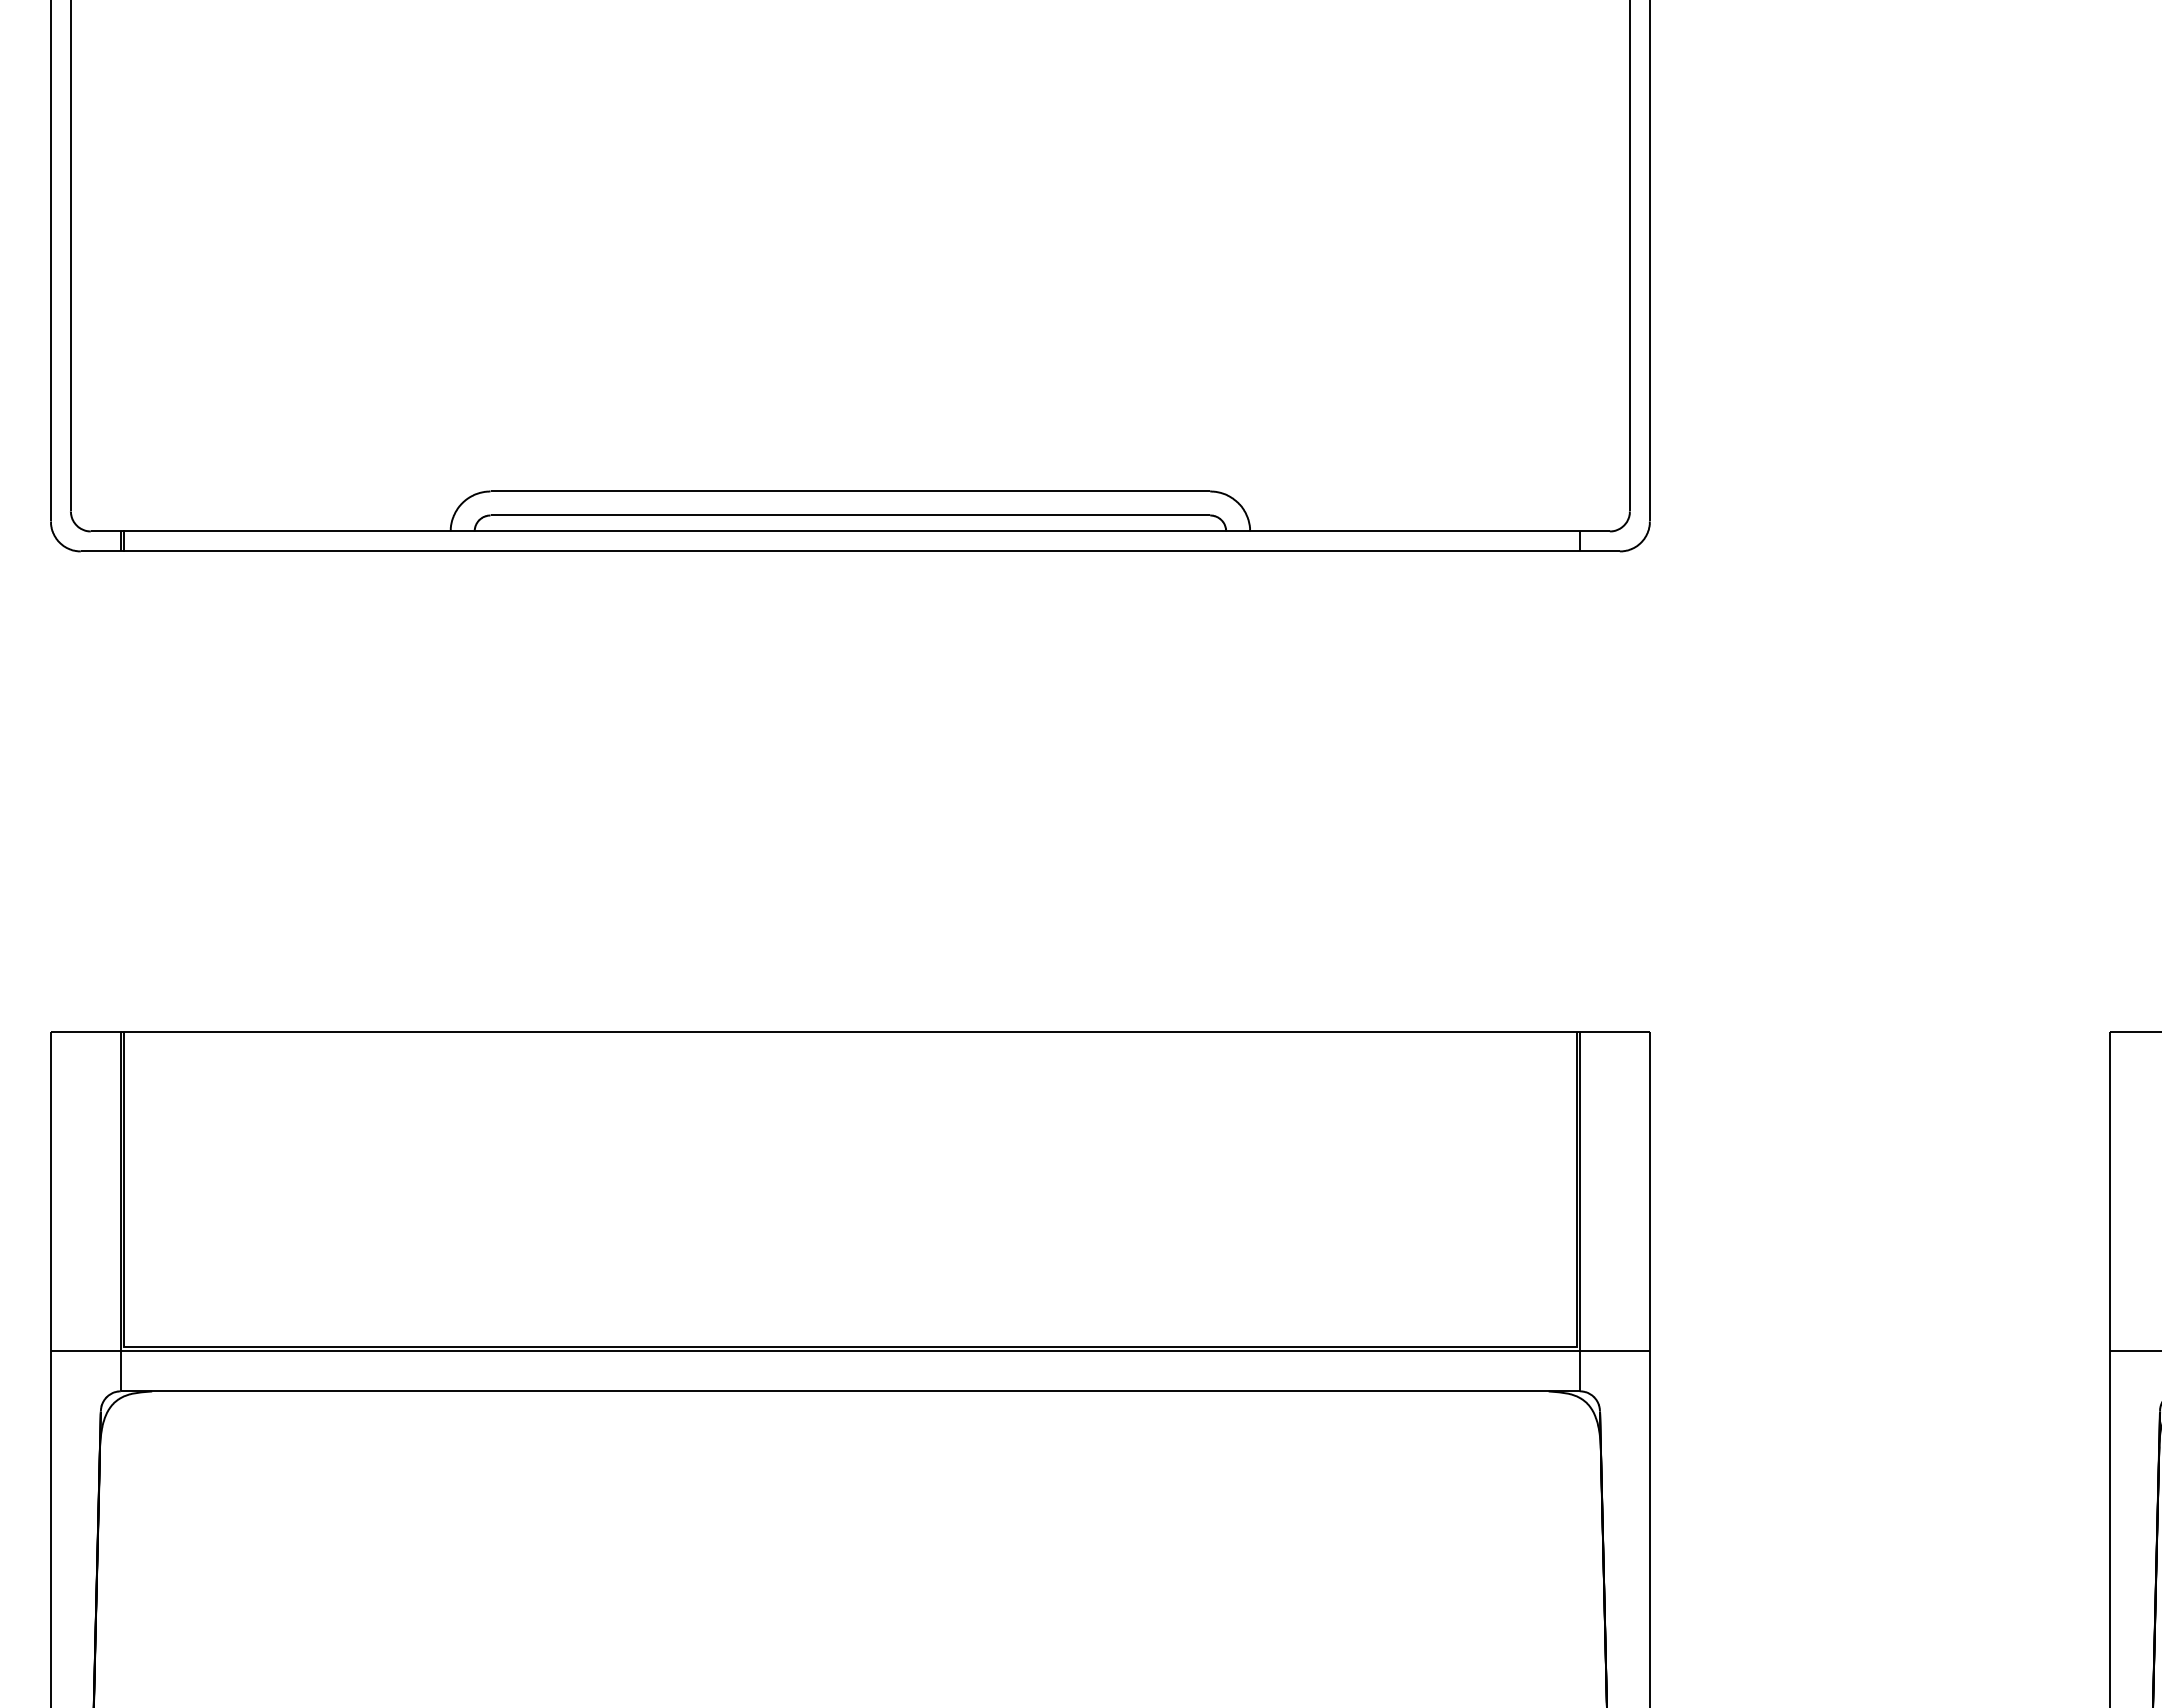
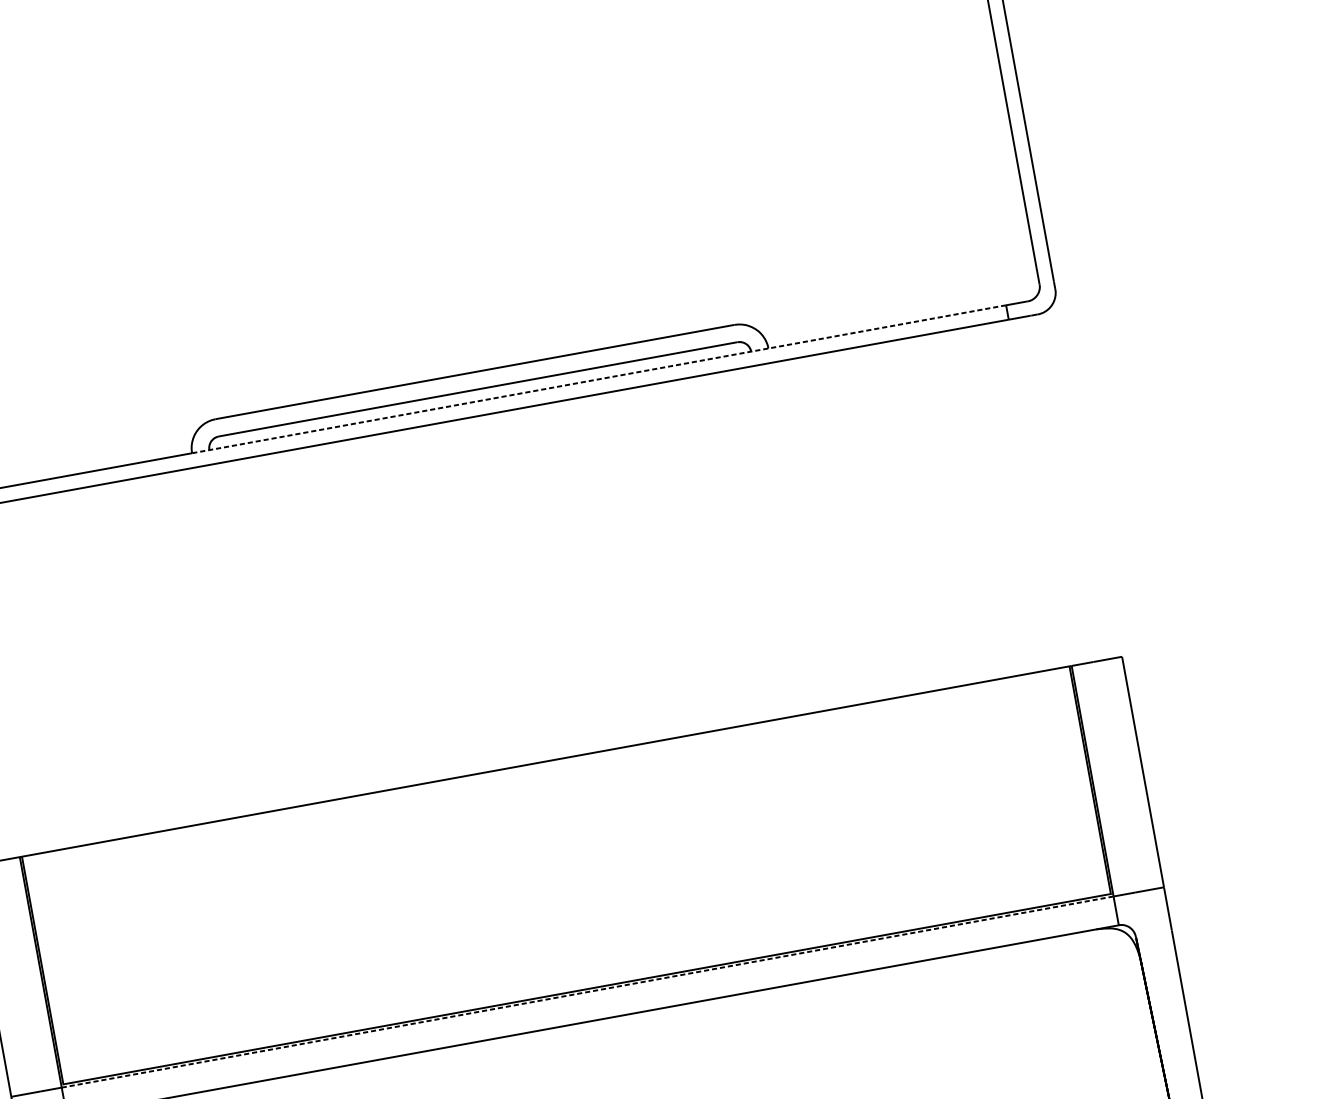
line: (1015, 531) -> (599, 379), solid -> dashed
line: (850, 1351) -> (587, 992), solid -> dashed

